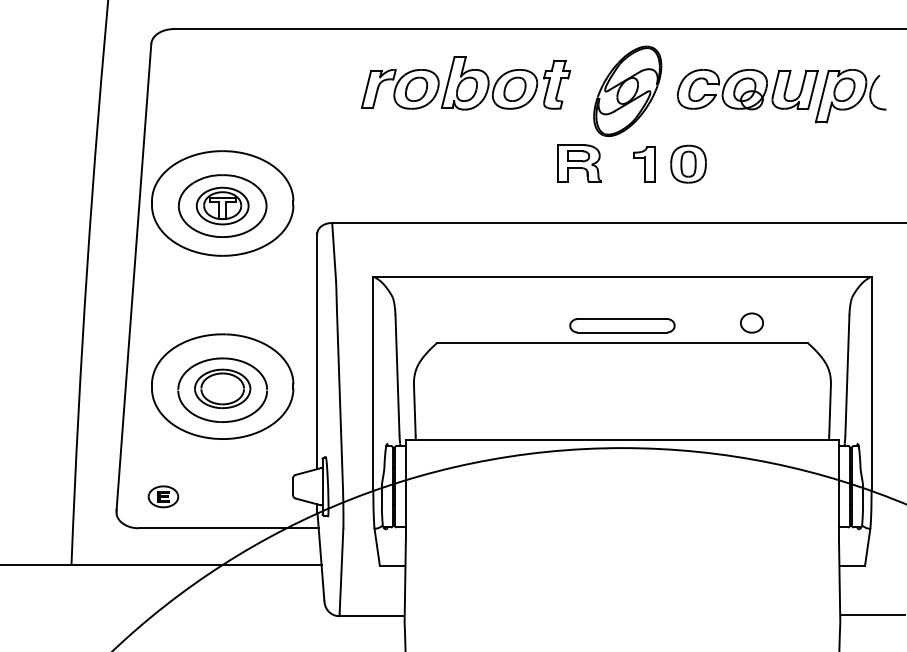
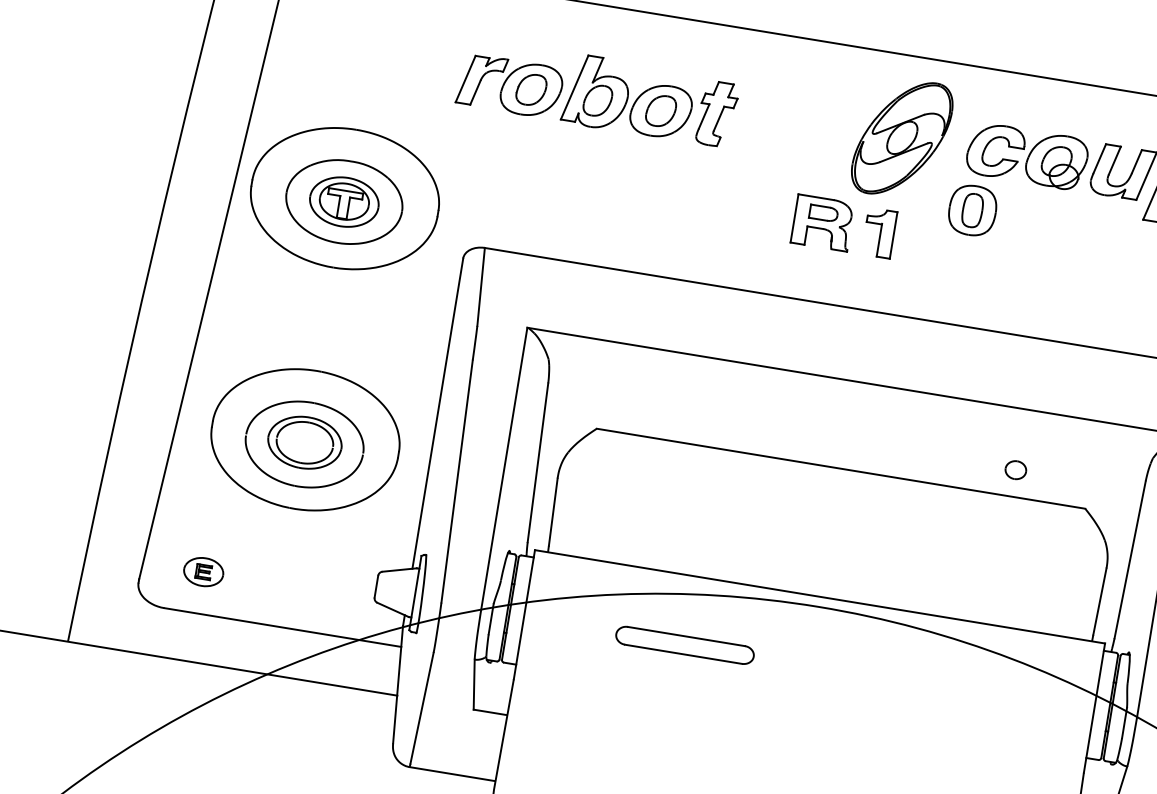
part: (466, 83) -> (598, 92), moved
part: (688, 163) -> (972, 209), moved
part: (644, 164) -> (879, 233), moved
part: (751, 322) -> (1015, 469), size x0.7
part: (622, 325) -> (685, 645), moved

